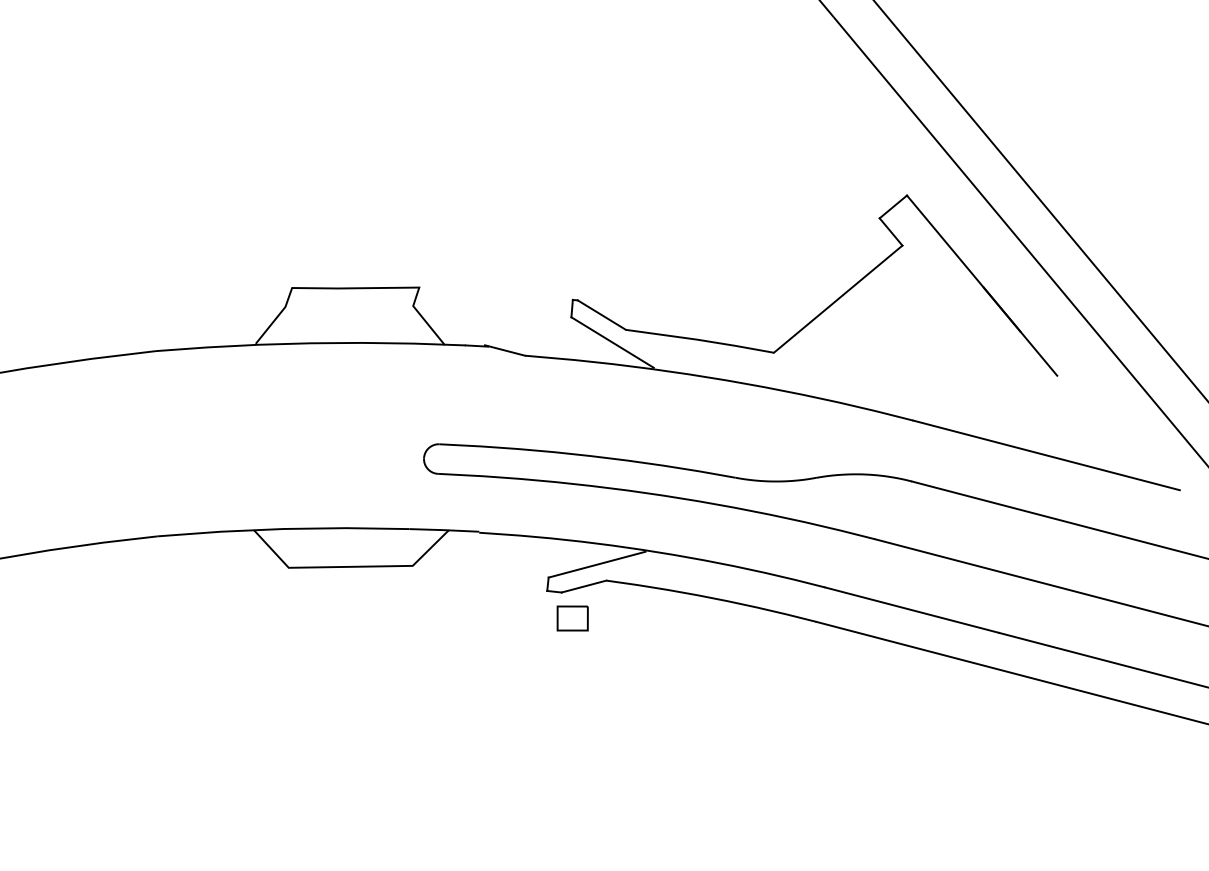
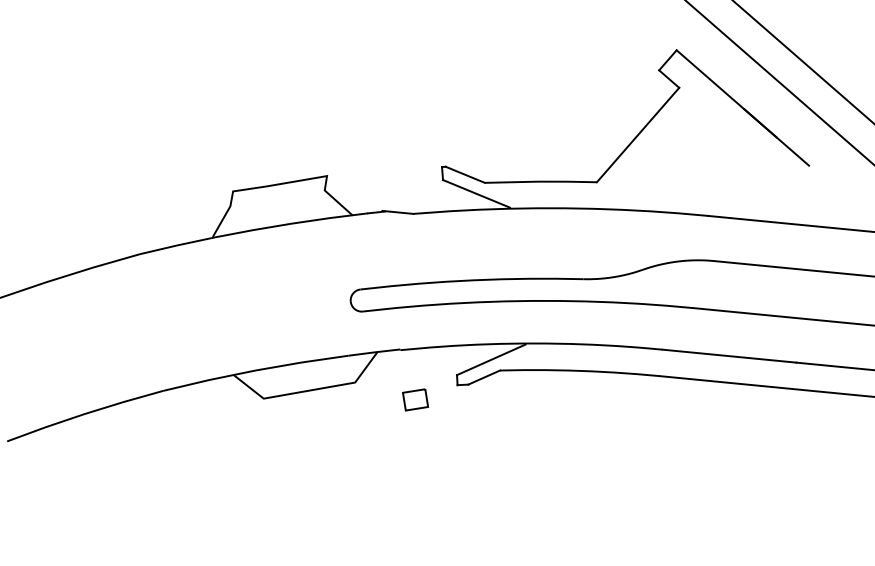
part: (572, 618) -> (415, 399), moved

